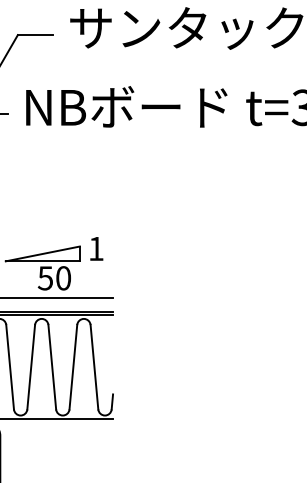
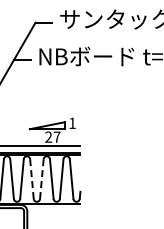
text: (53, 276) -> (52, 136), 50 -> 27
line: (9, 368) -> (31, 179), solid -> dashed
line: (30, 368) -> (41, 179), solid -> dashed

